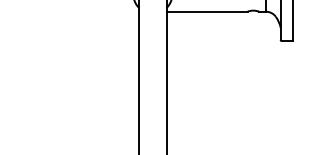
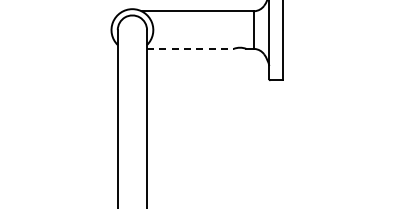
line: (207, 11) -> (190, 48), solid -> dashed

